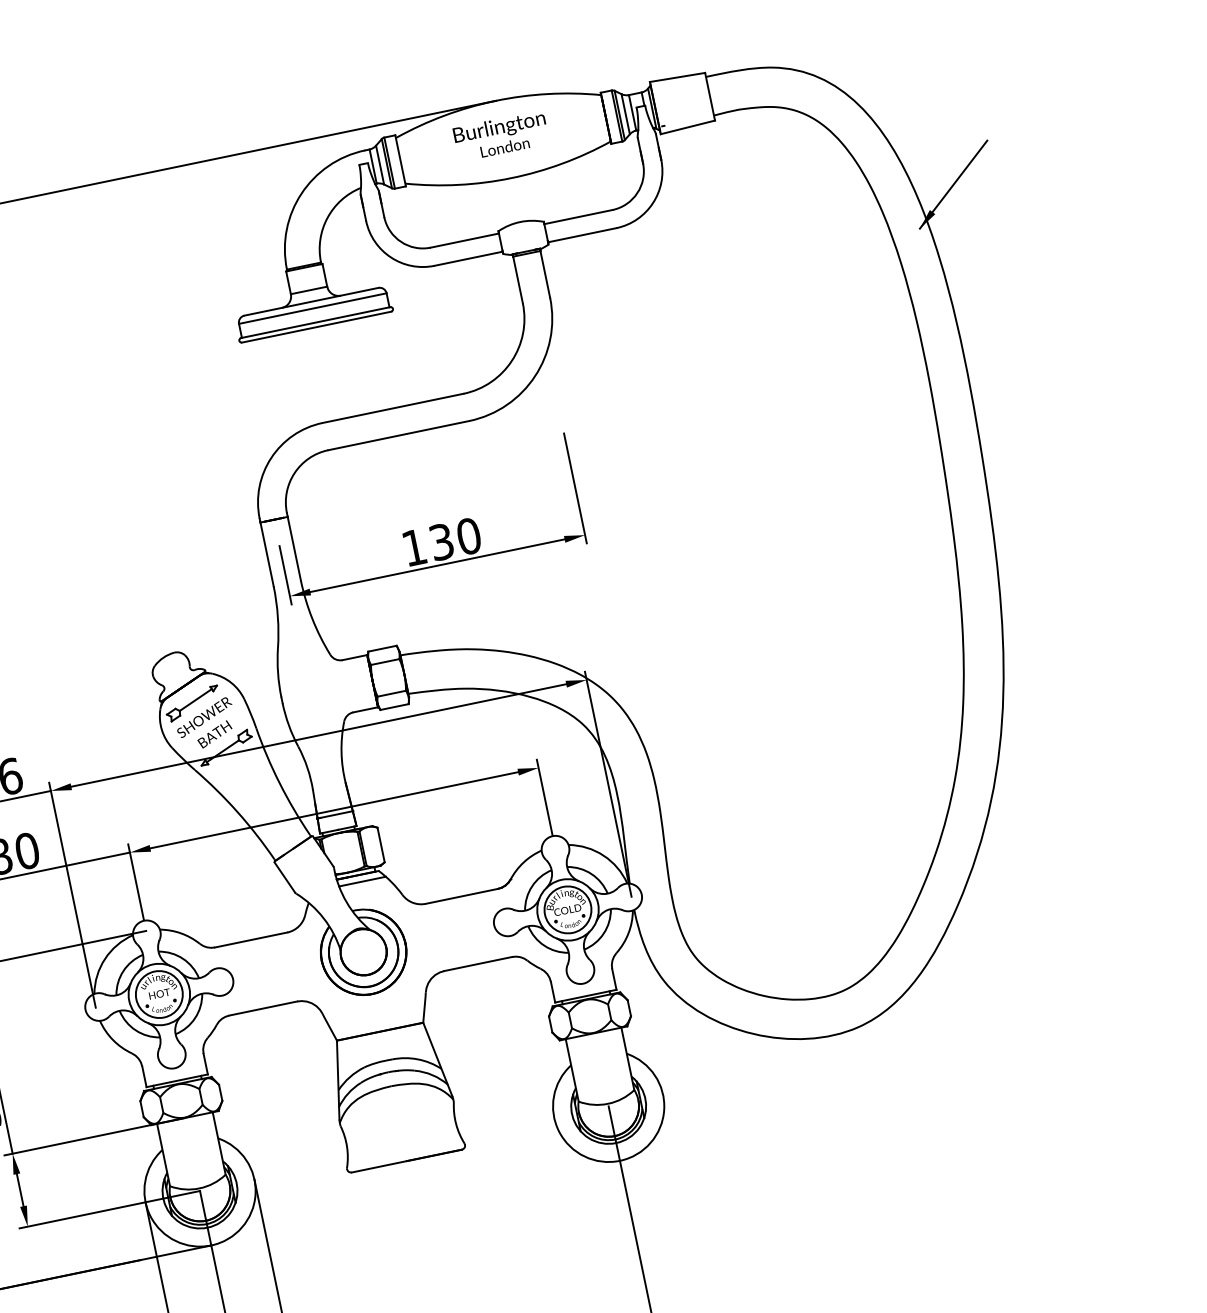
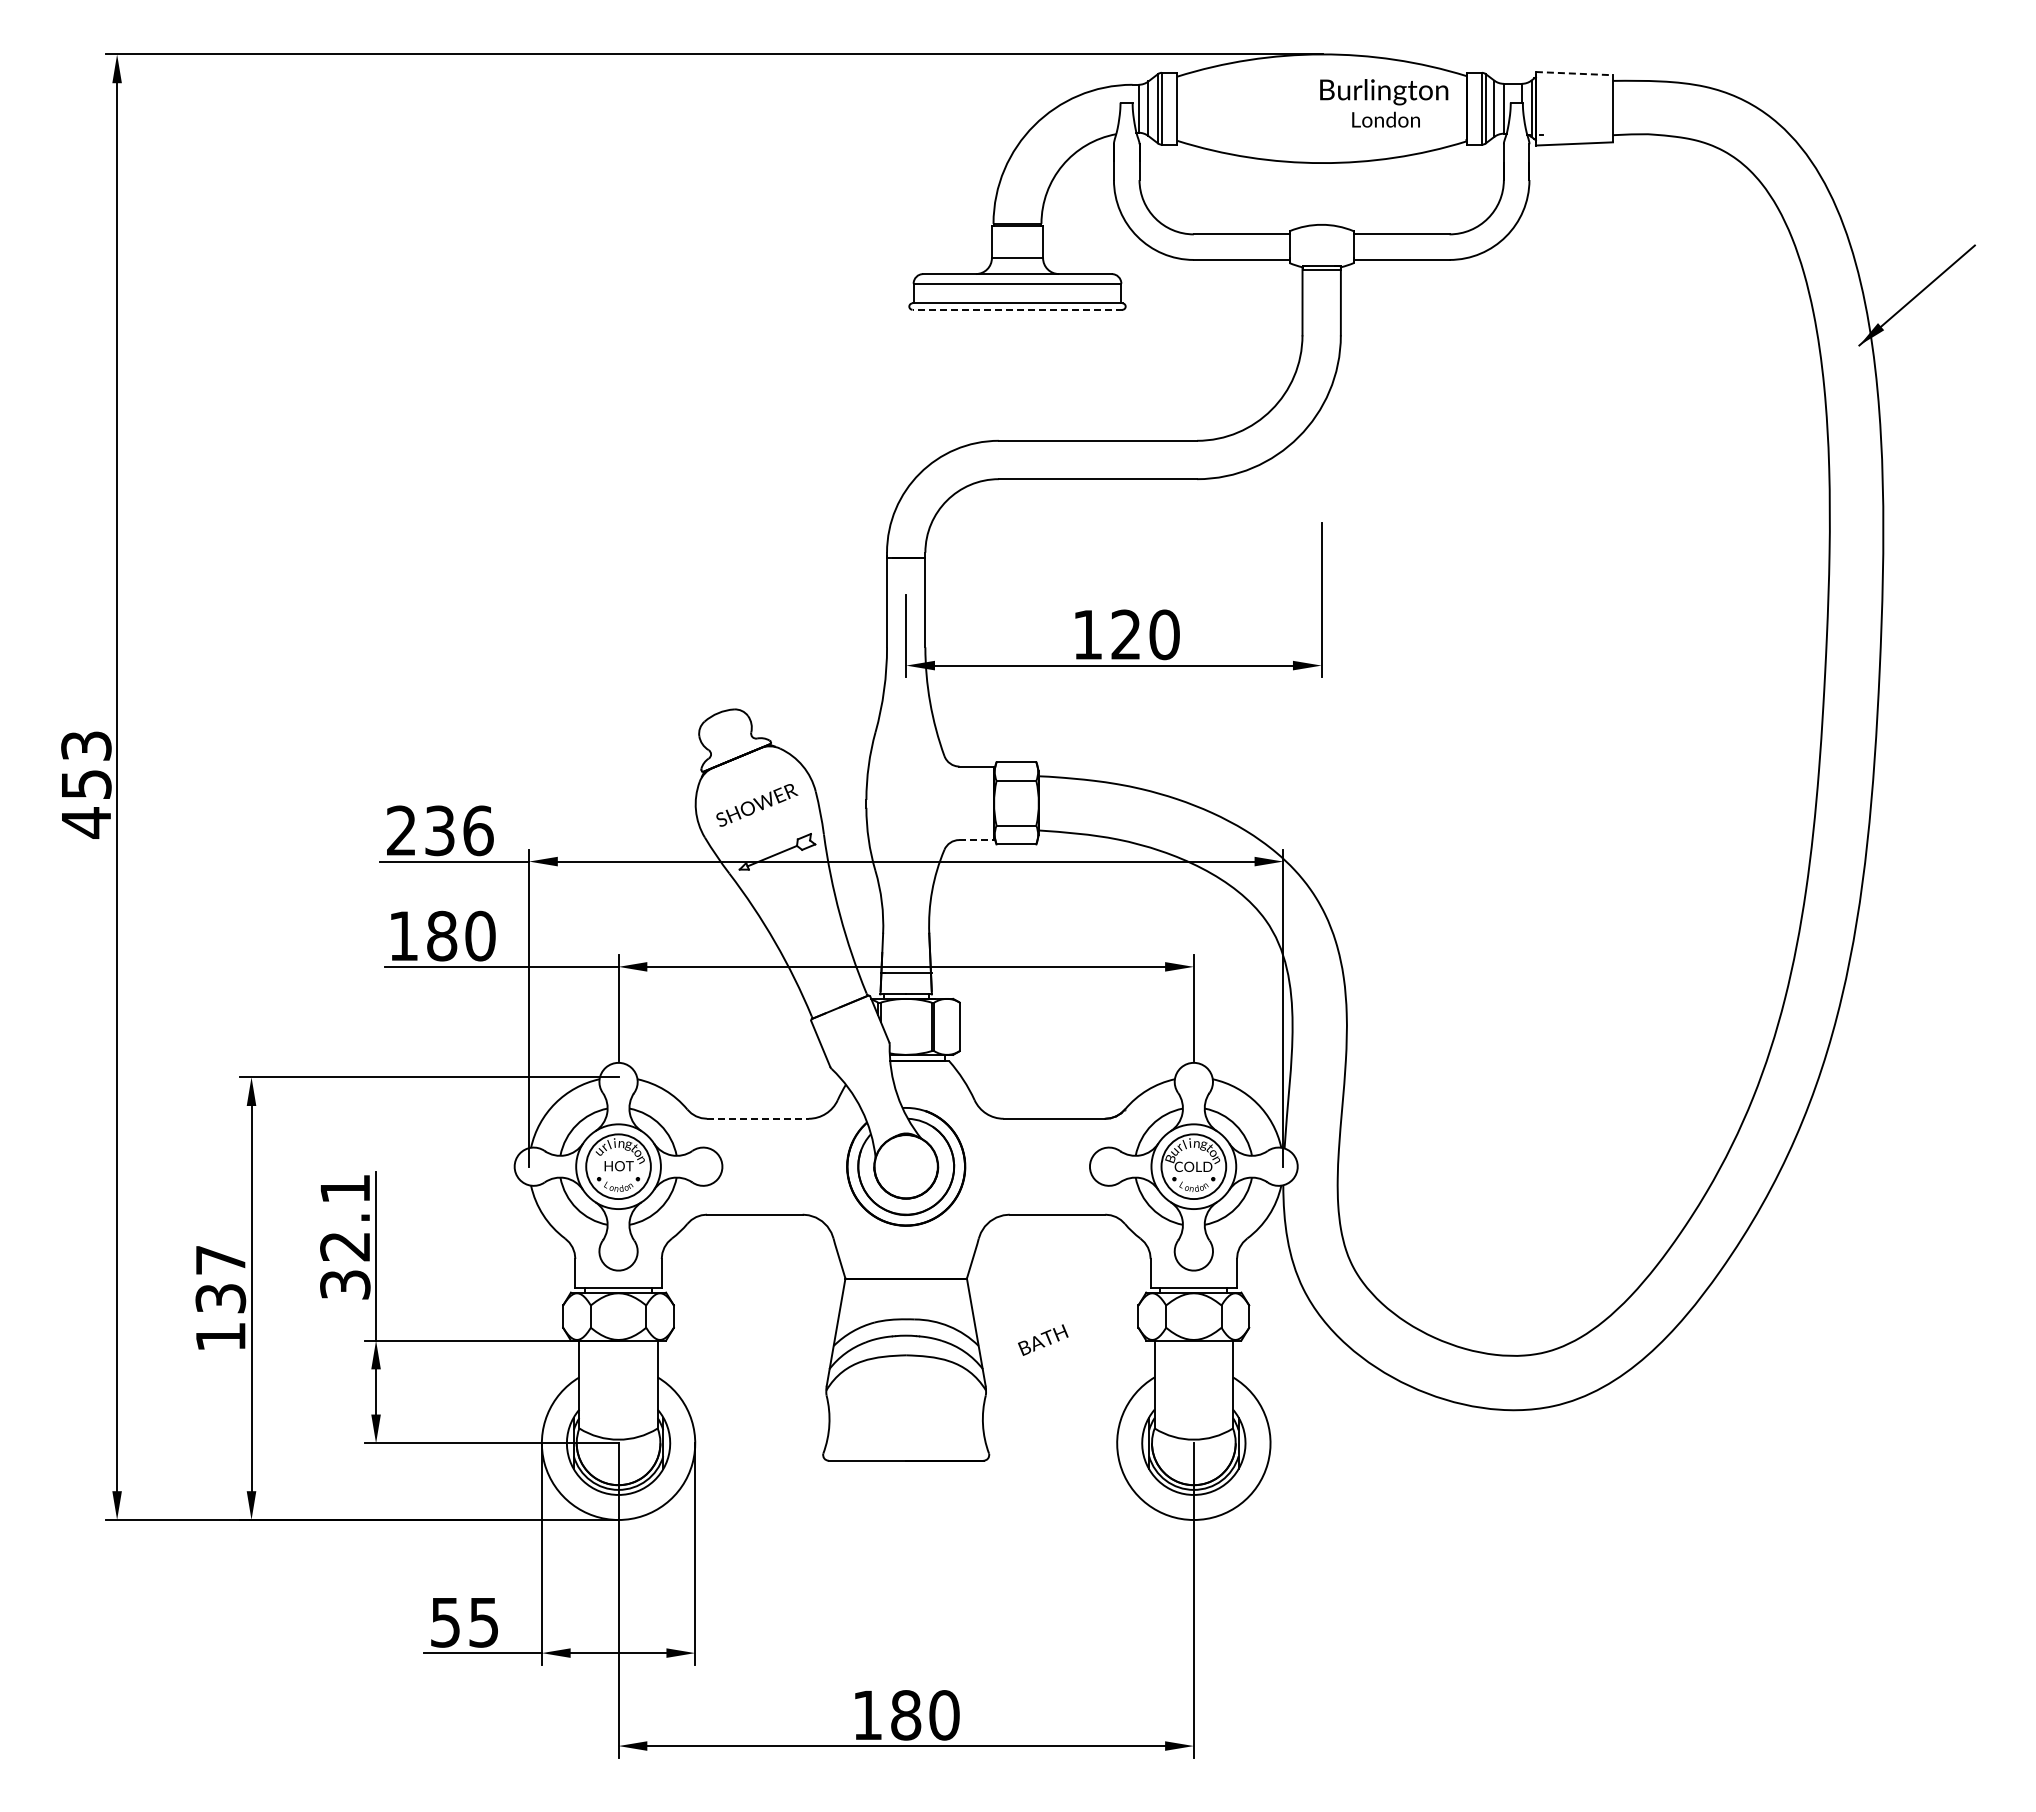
line: (677, 77) -> (1574, 73), solid -> dashed
text: (501, 136) -> (1384, 103), moved
line: (316, 326) -> (1017, 309), solid -> dashed
text: (441, 541) -> (1125, 634), 130 -> 120
part: (192, 703) -> (744, 783), removed
line: (366, 710) -> (977, 840), solid -> dashed
text: (214, 733) -> (1043, 1339), moved
line: (362, 881) -> (924, 1071), removed
line: (250, 939) -> (757, 1118), solid -> dashed

